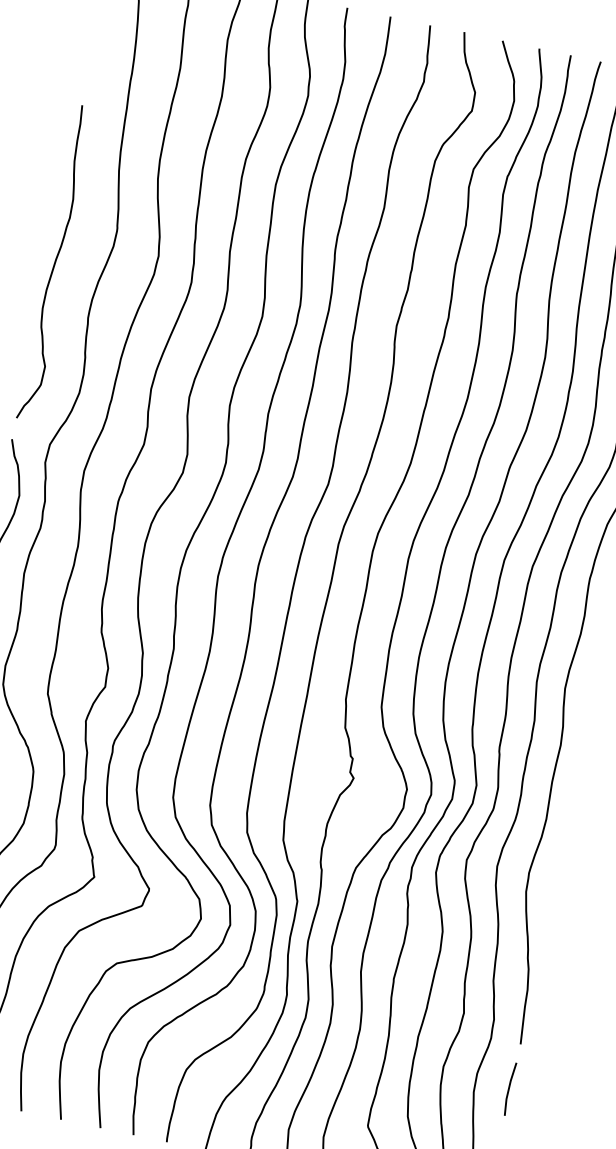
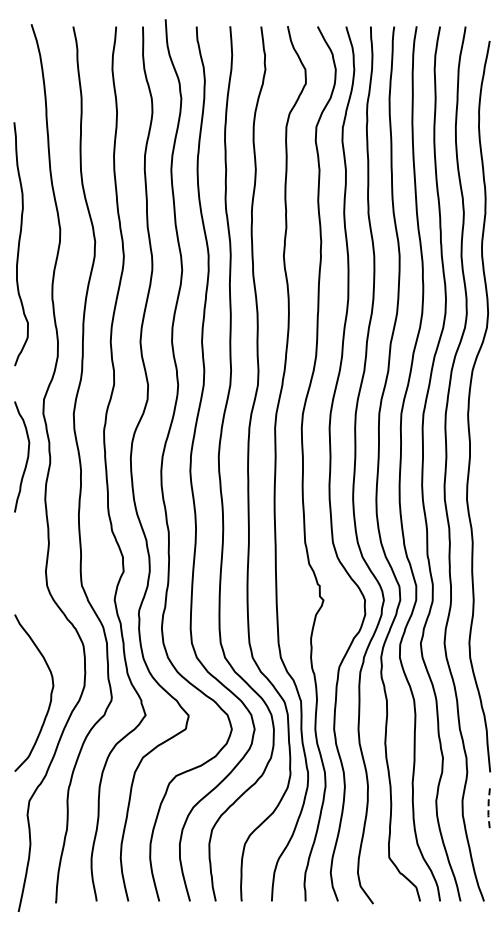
curve: (55, 263) -> (19, 244), moved
line: (509, 1087) -> (488, 806), solid -> dashed

